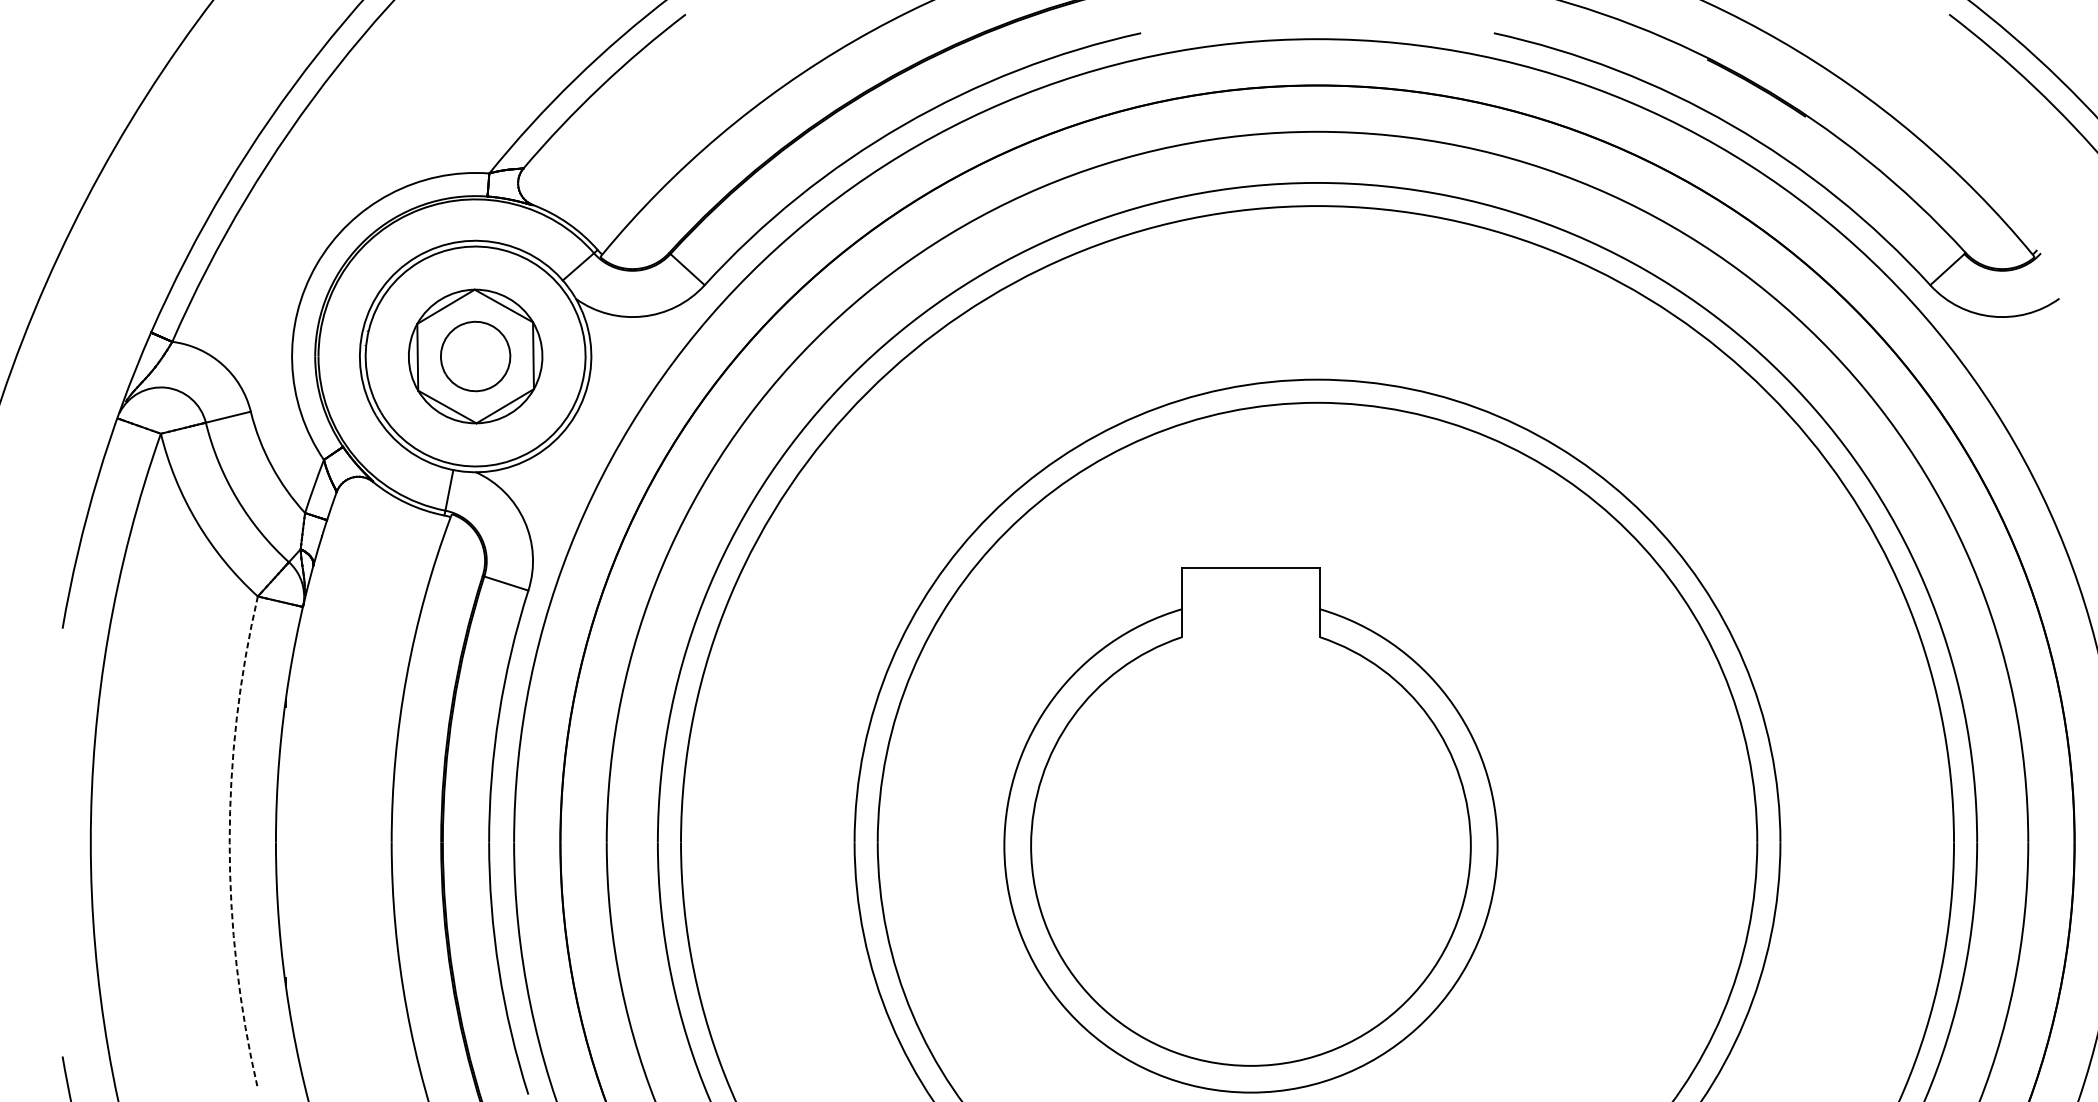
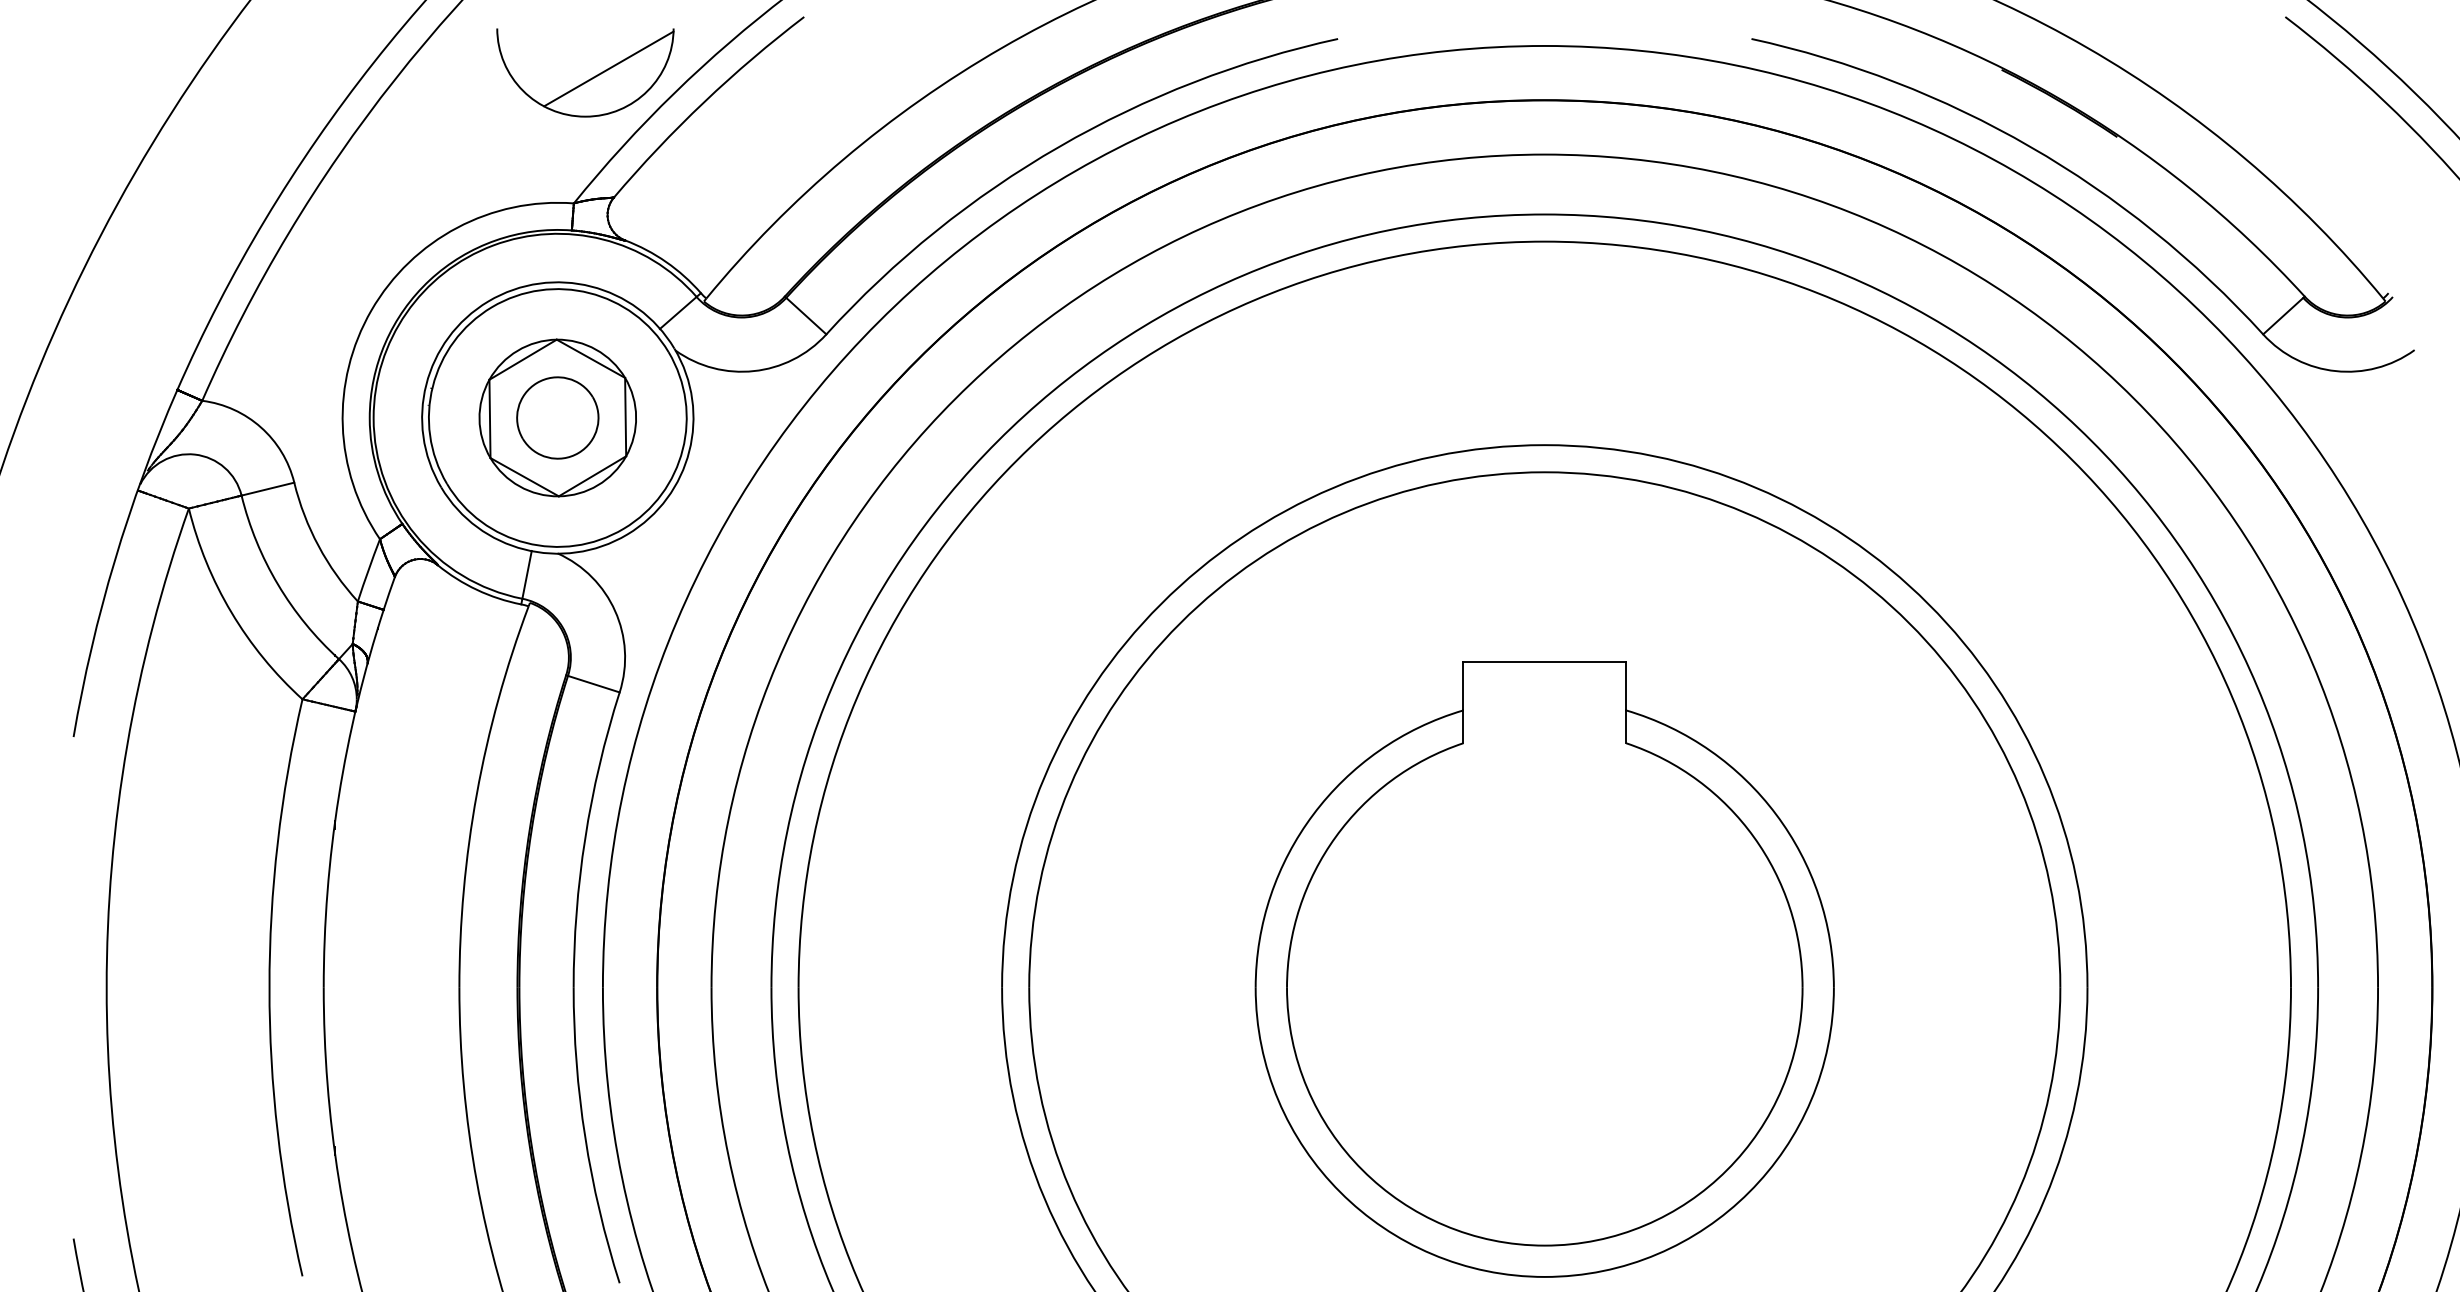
part: (501, 67) -> (588, 79), added
part: (1250, 830) -> (1544, 969), moved
arc: (229, 842) -> (269, 987), dashed -> solid

